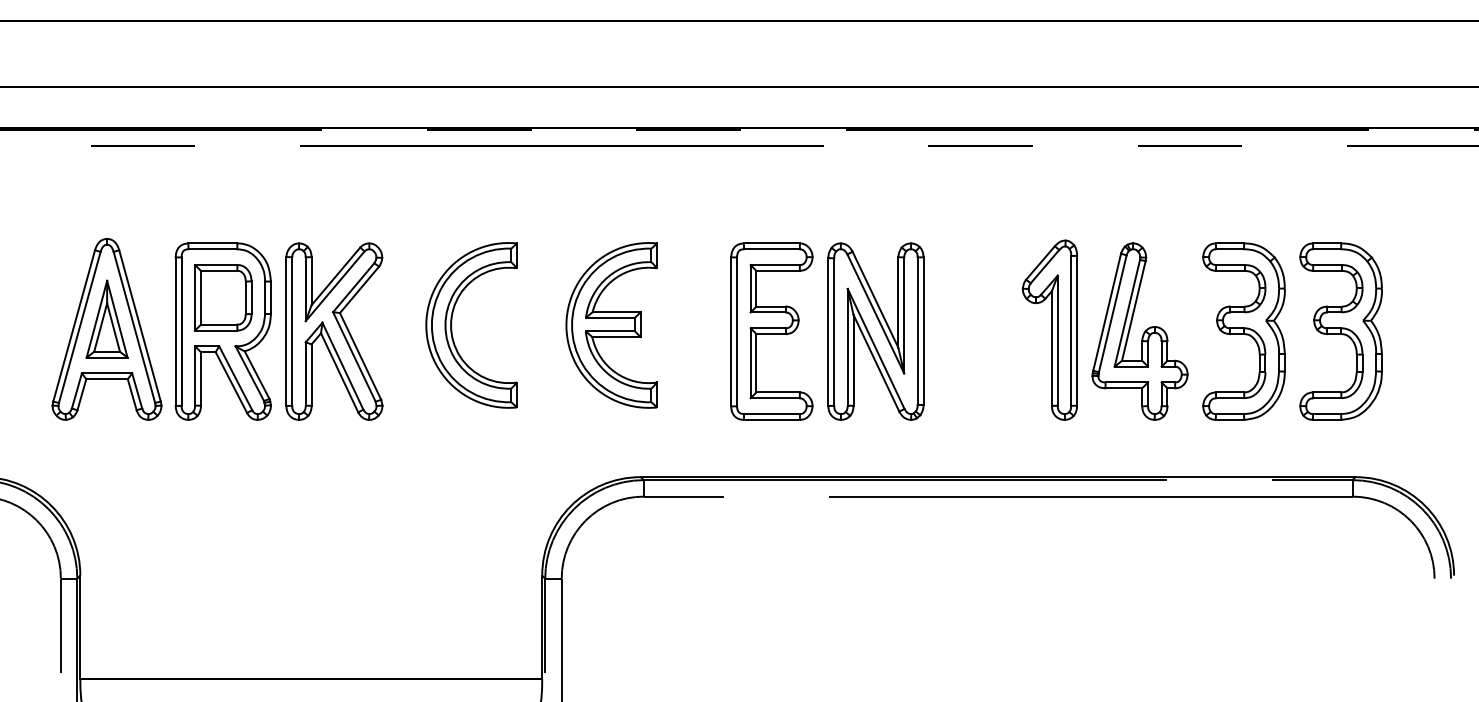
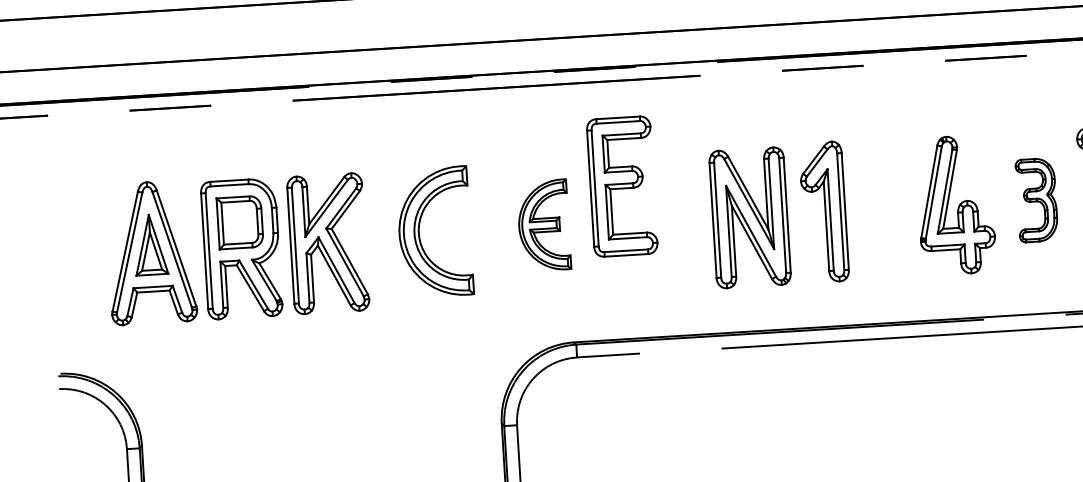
part: (611, 325) -> (543, 225), size x0.7
part: (1050, 329) -> (824, 211), moved
part: (771, 331) -> (621, 186), moved
part: (1243, 331) -> (1036, 200), size x0.6

